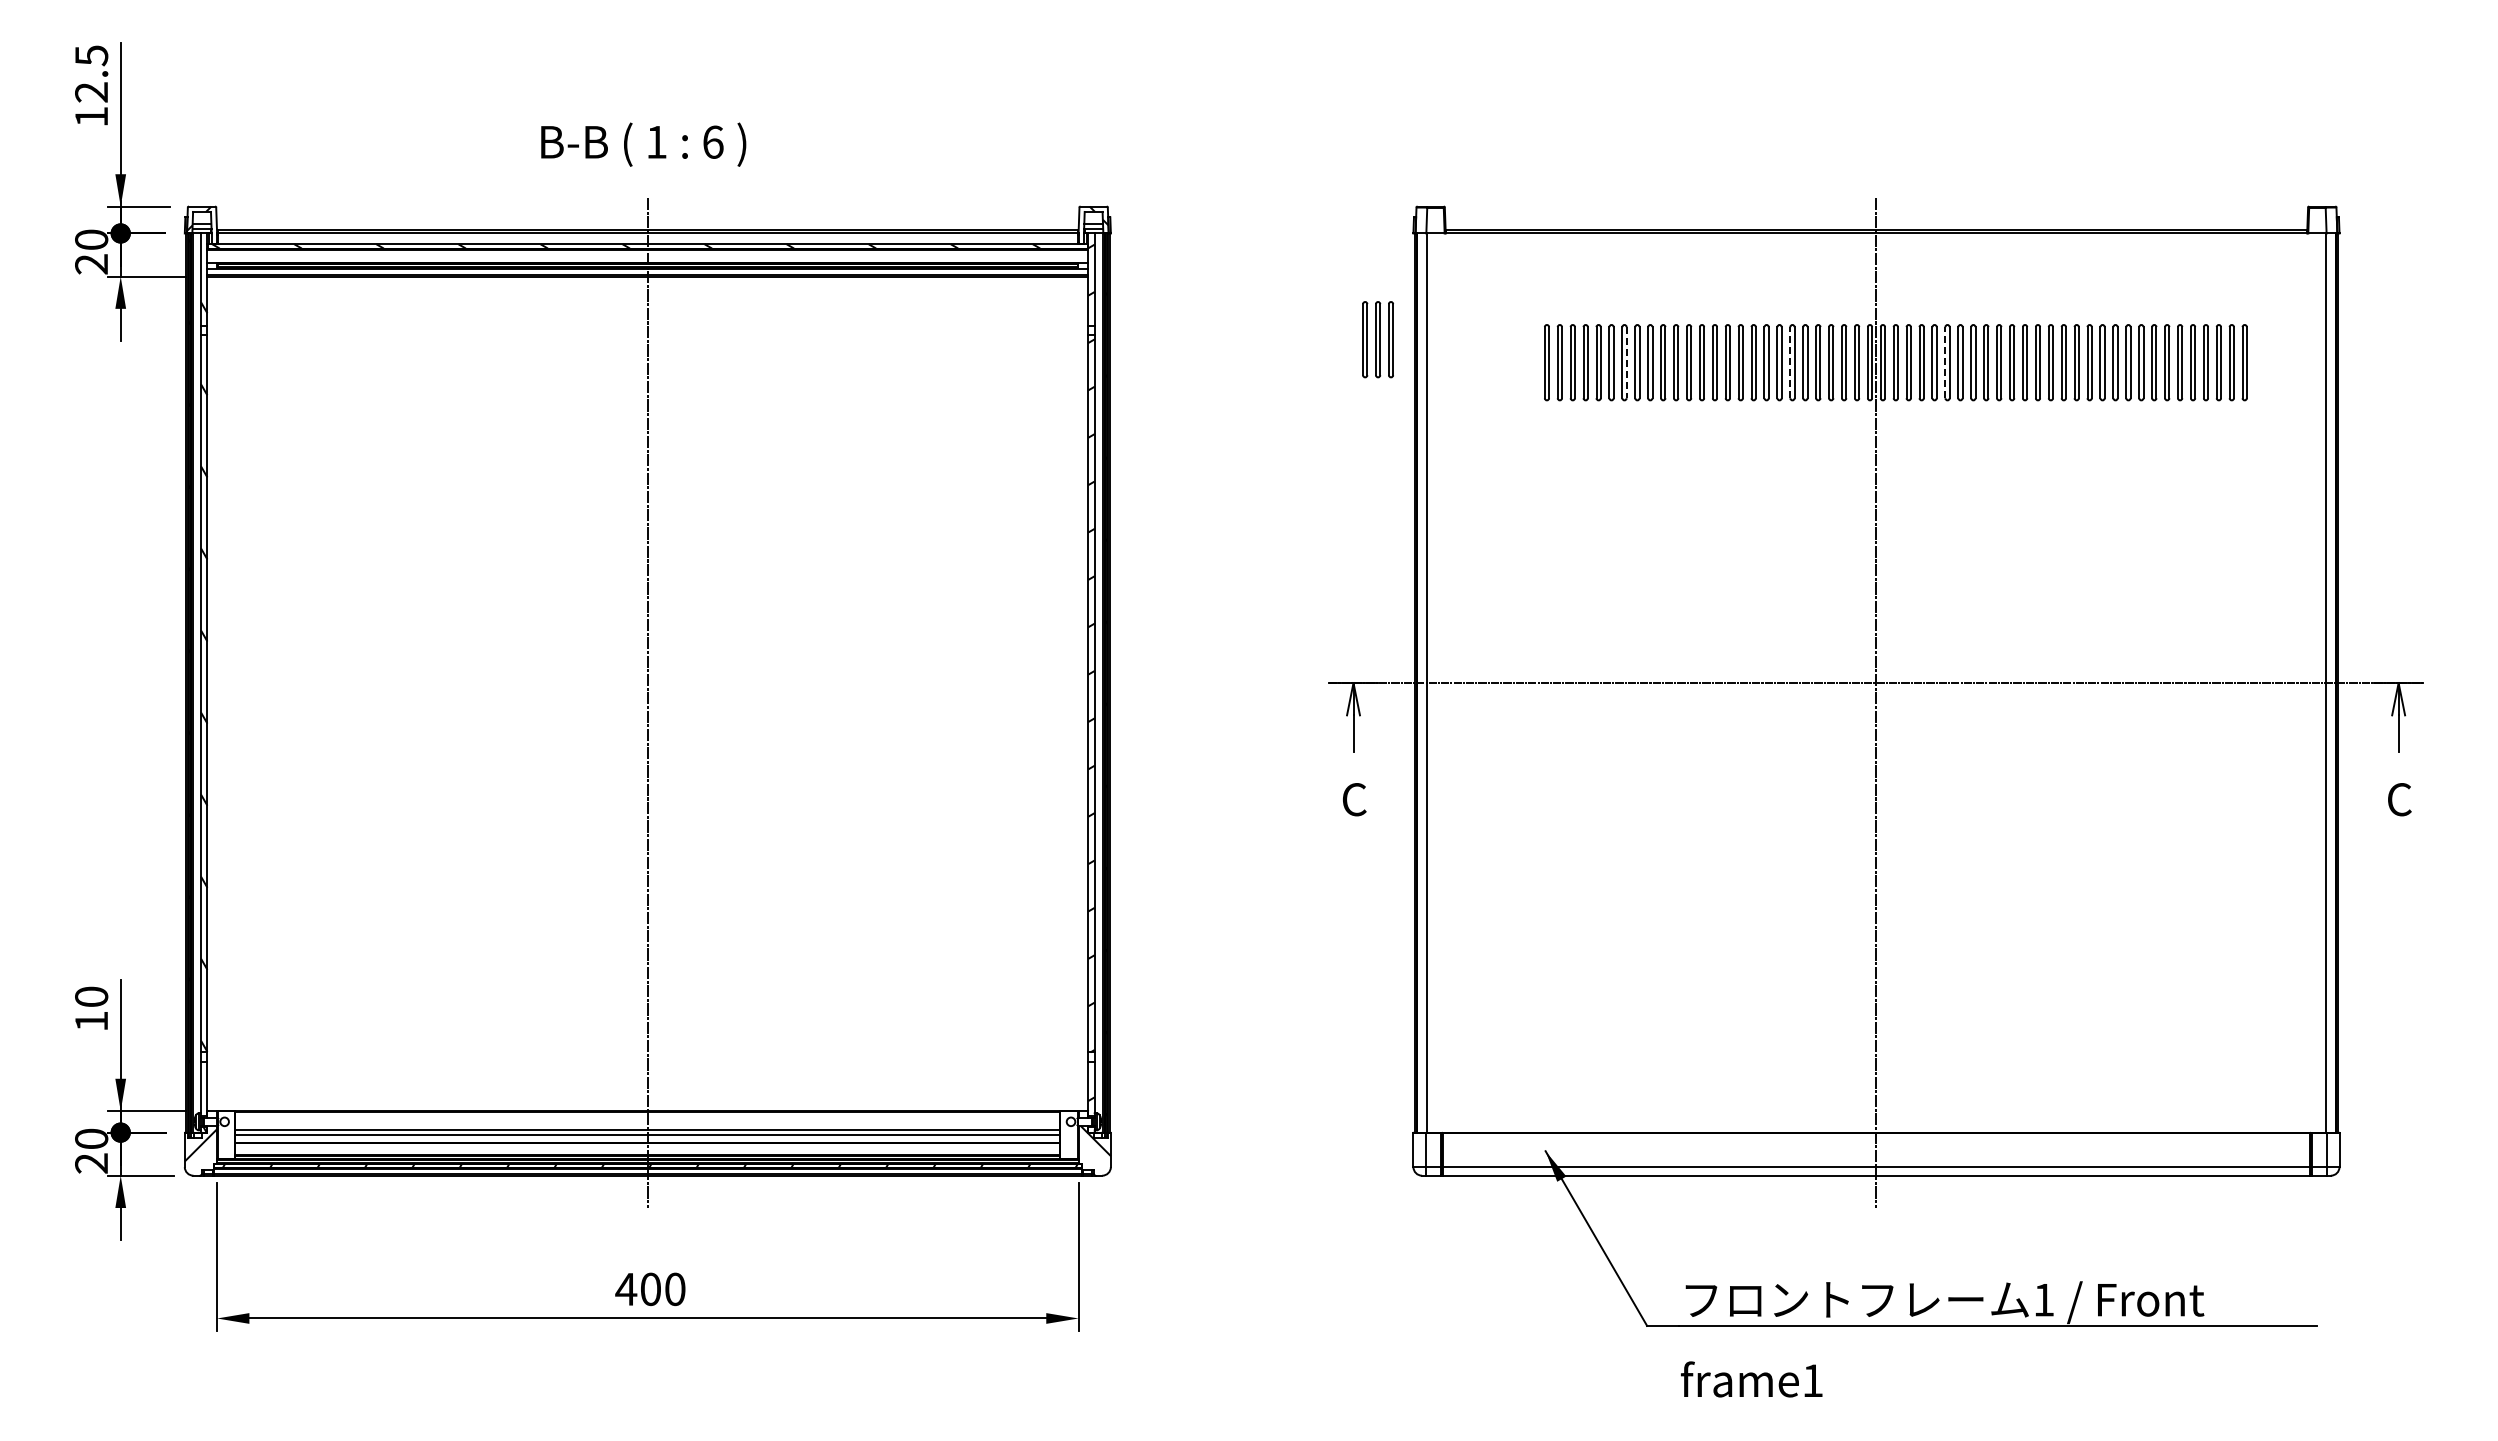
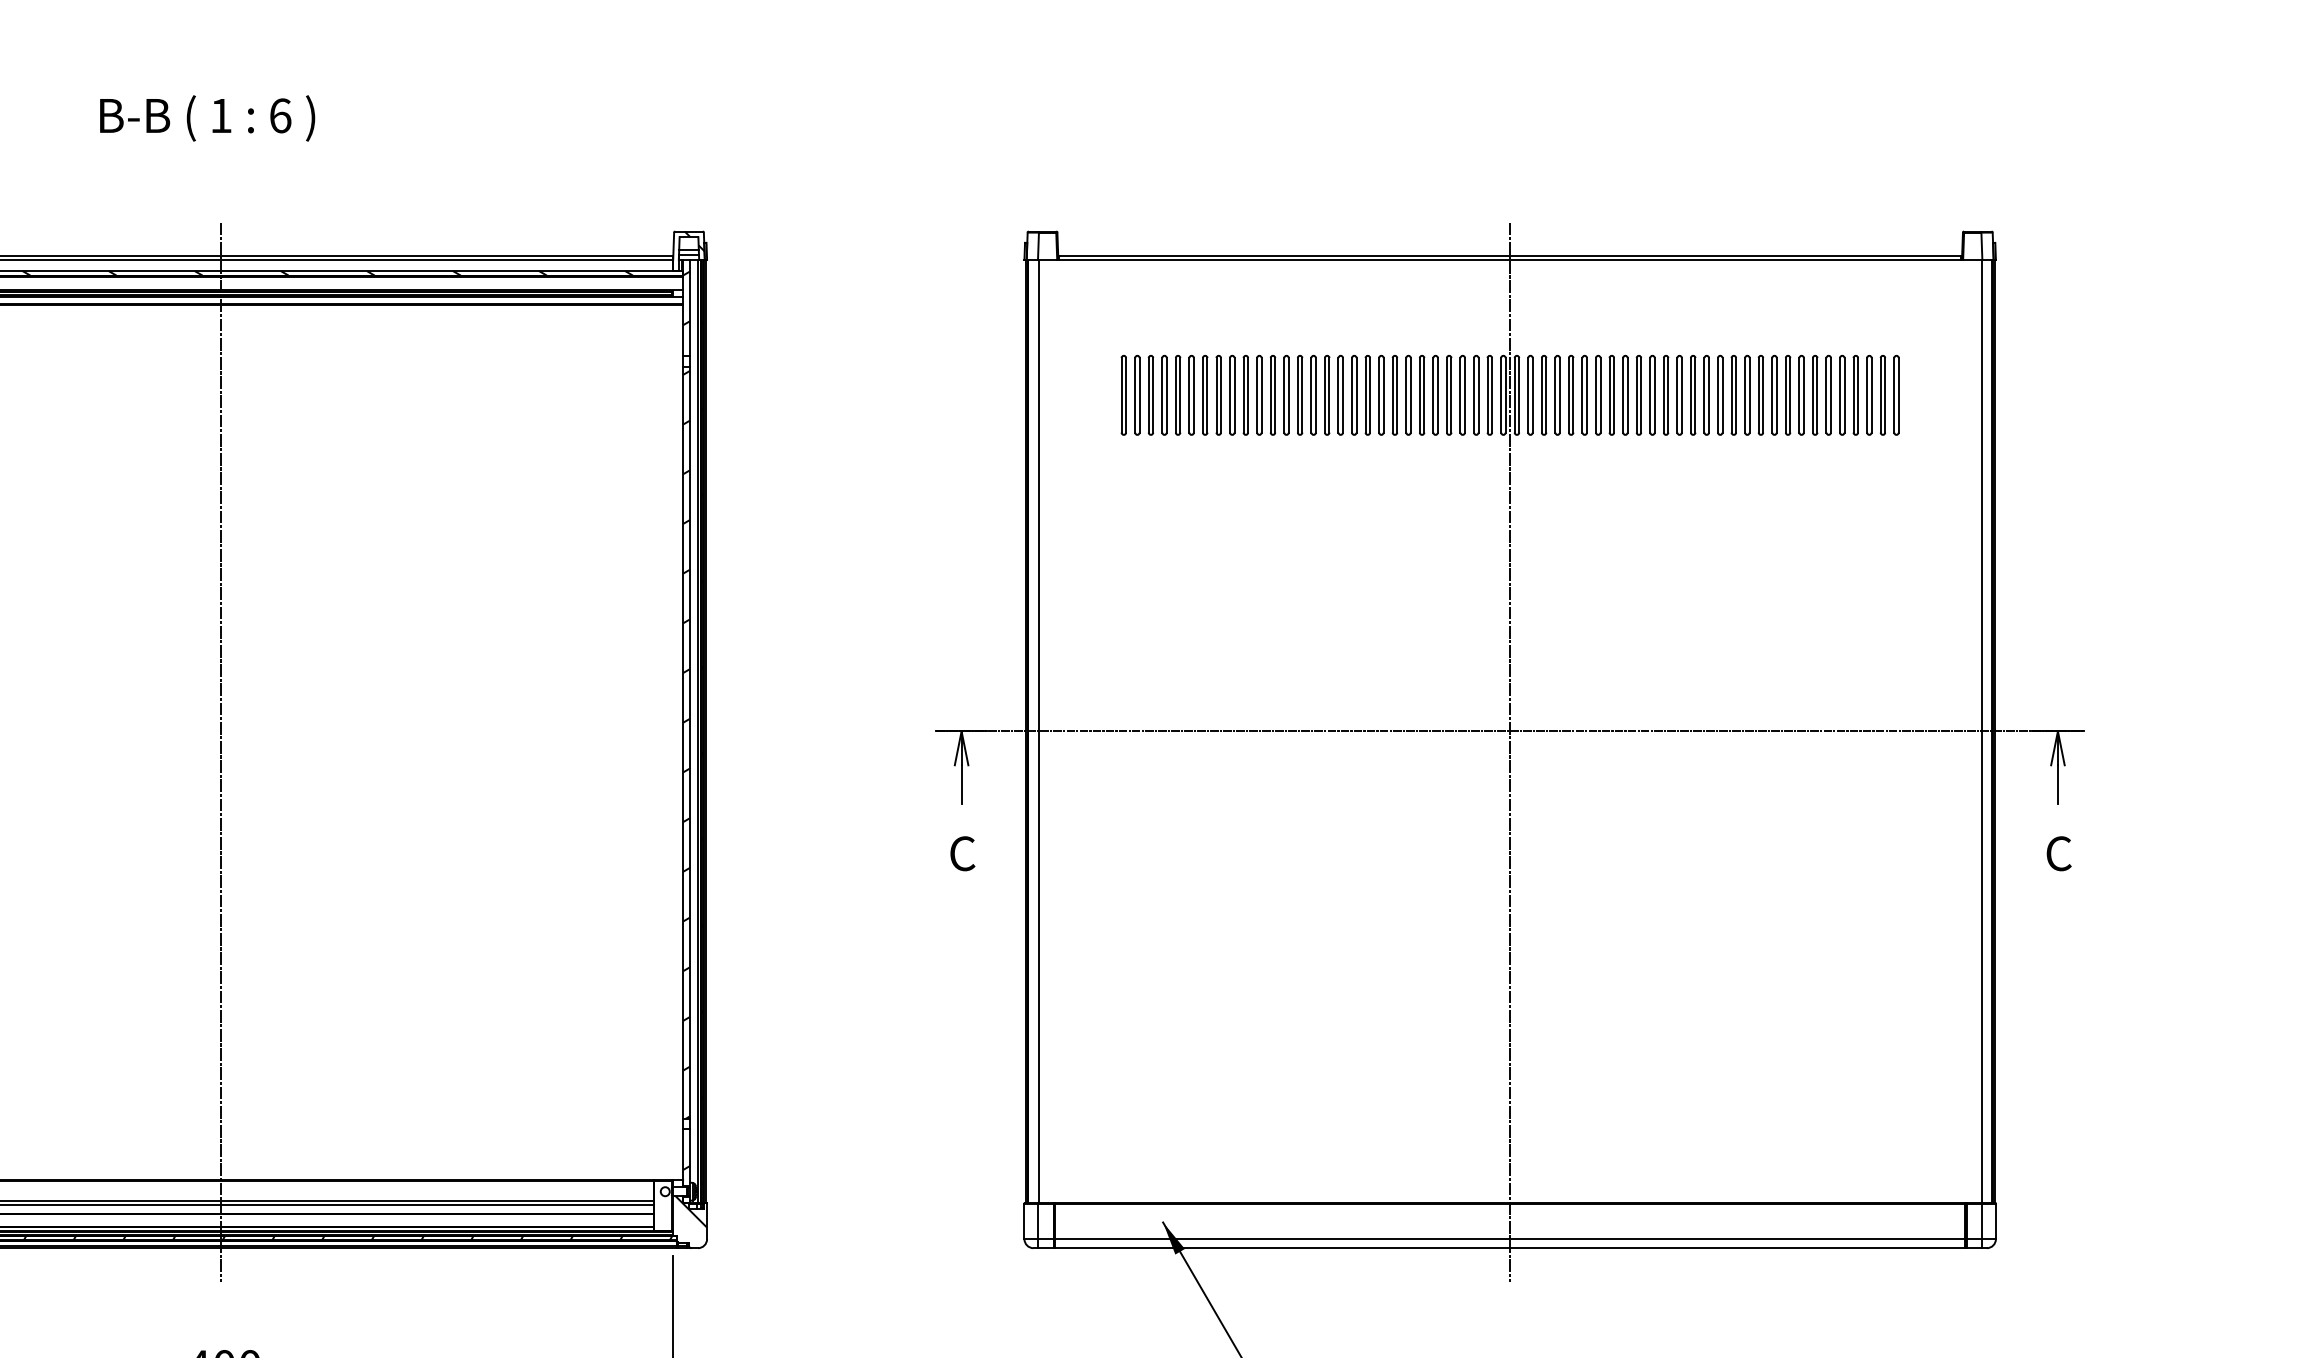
text: (643, 144) -> (207, 118), moved
part: (1377, 339) -> (1136, 395), moved
line: (1626, 362) -> (1247, 395), dashed -> solid
line: (1790, 362) -> (1420, 395), dashed -> solid
line: (1945, 362) -> (1582, 395), dashed -> solid

